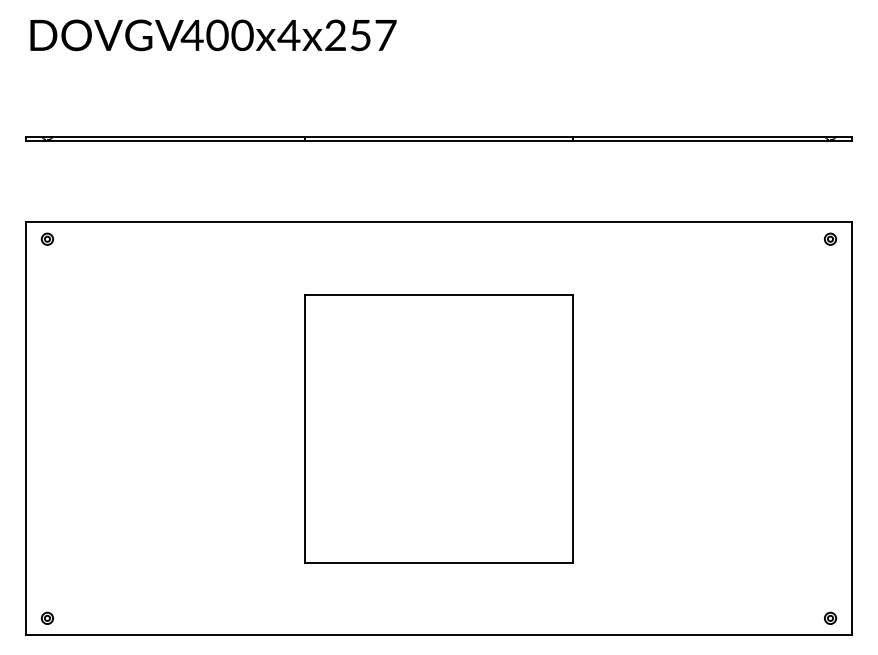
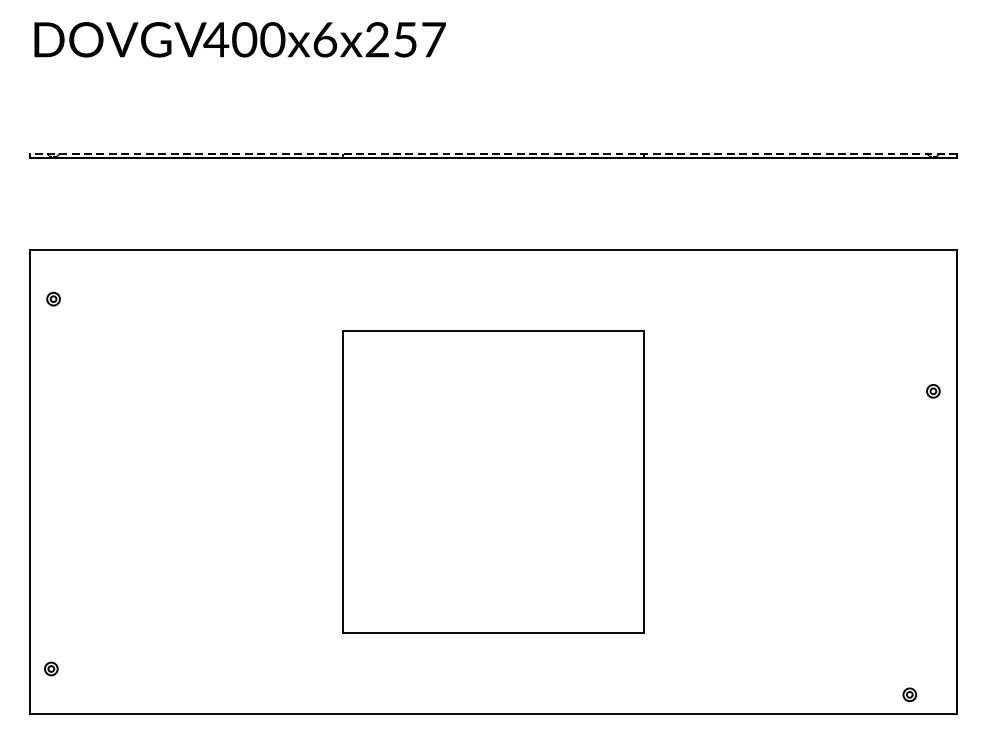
text: (288, 35) -> (324, 39), 400x4x257 -> 400x6x257
line: (438, 136) -> (492, 153), solid -> dashed
part: (46, 238) -> (52, 298), moved
part: (830, 238) -> (933, 390), moved
part: (46, 617) -> (50, 668), moved
part: (830, 617) -> (909, 693), moved

